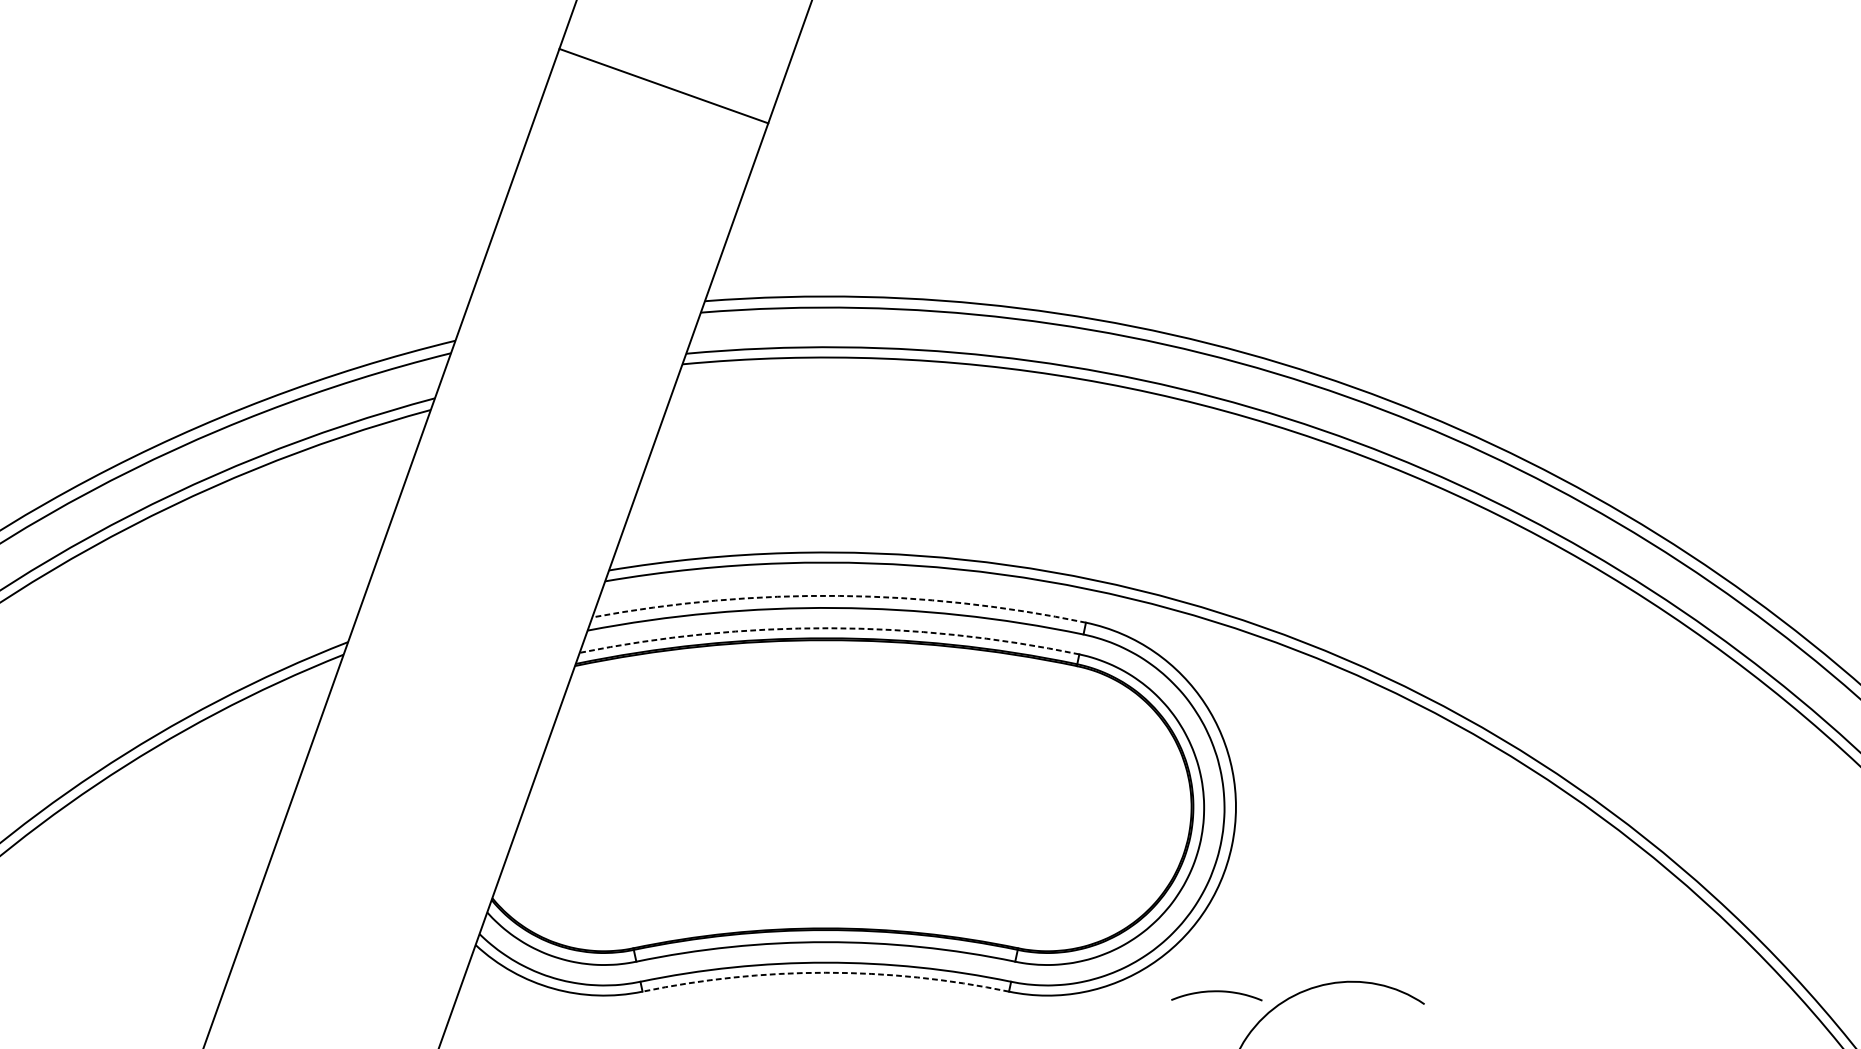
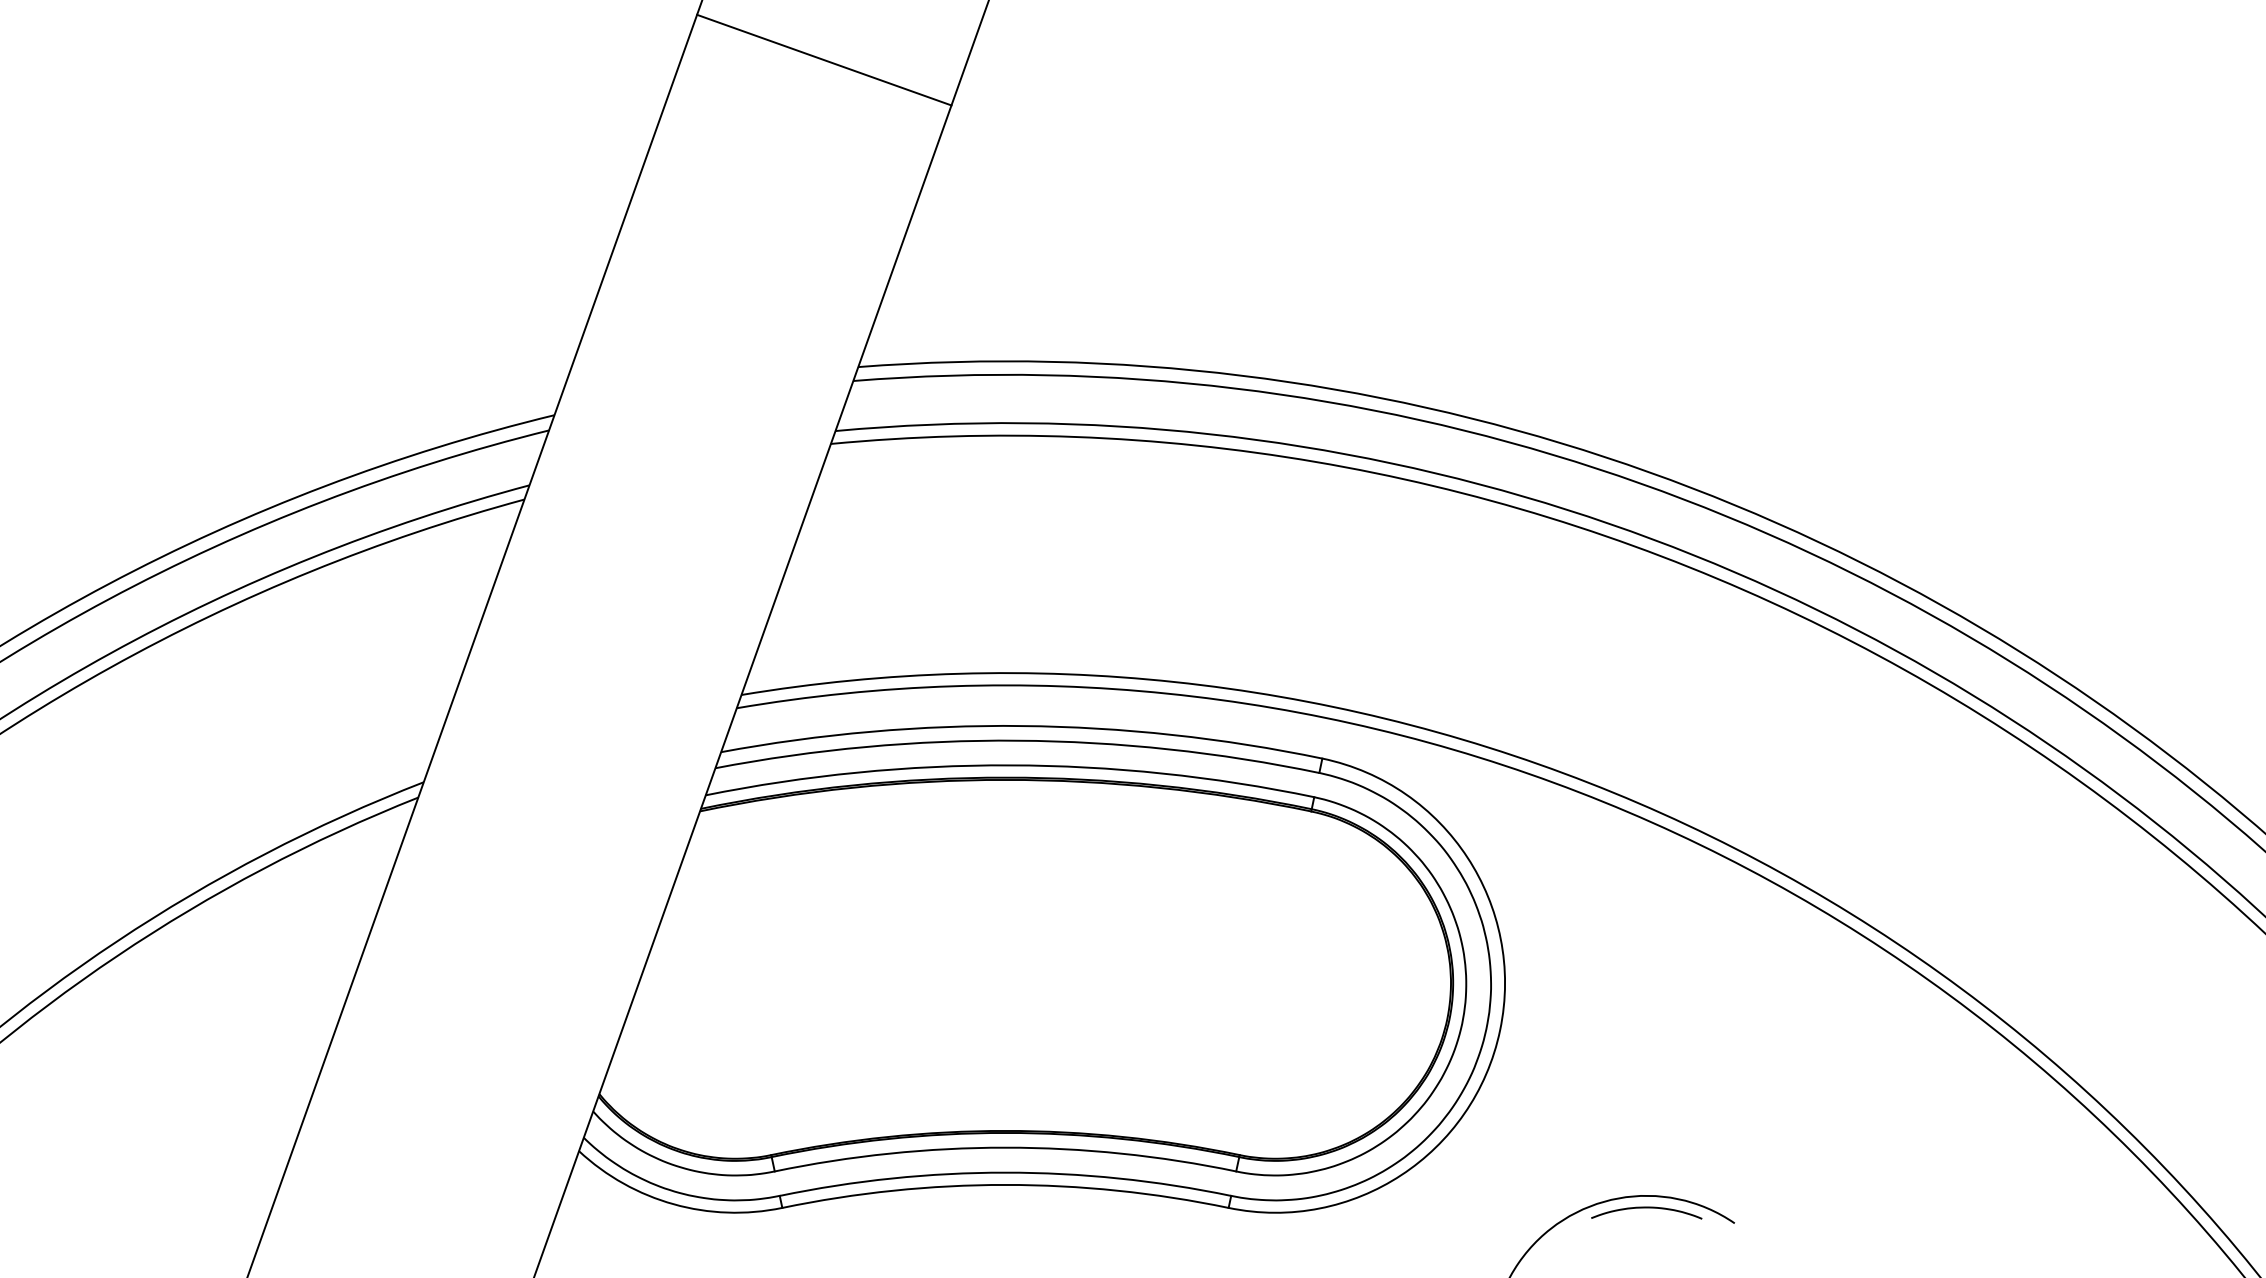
line: (664, 85) -> (824, 59), moved
arc: (839, 596) -> (1022, 726), dashed -> solid
arc: (829, 628) -> (1010, 765), dashed -> solid
arc: (825, 972) -> (1005, 1184), dashed -> solid
curve: (1216, 992) -> (1646, 1208), moved

